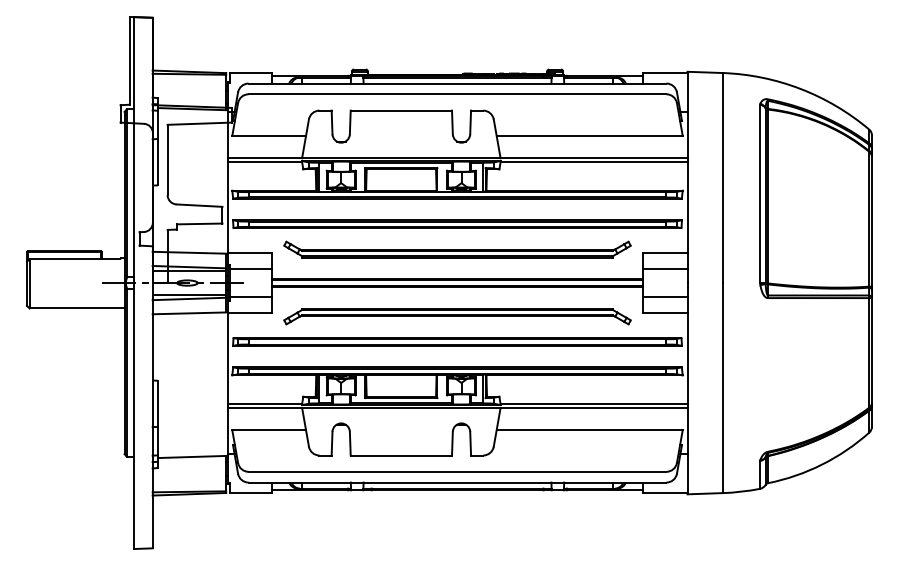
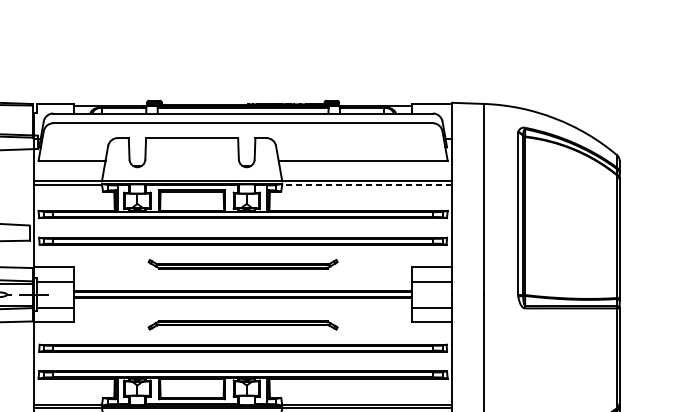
line: (593, 162) -> (366, 185), solid -> dashed
part: (457, 249) -> (243, 264), size x0.6
part: (457, 316) -> (243, 325), size x0.6

